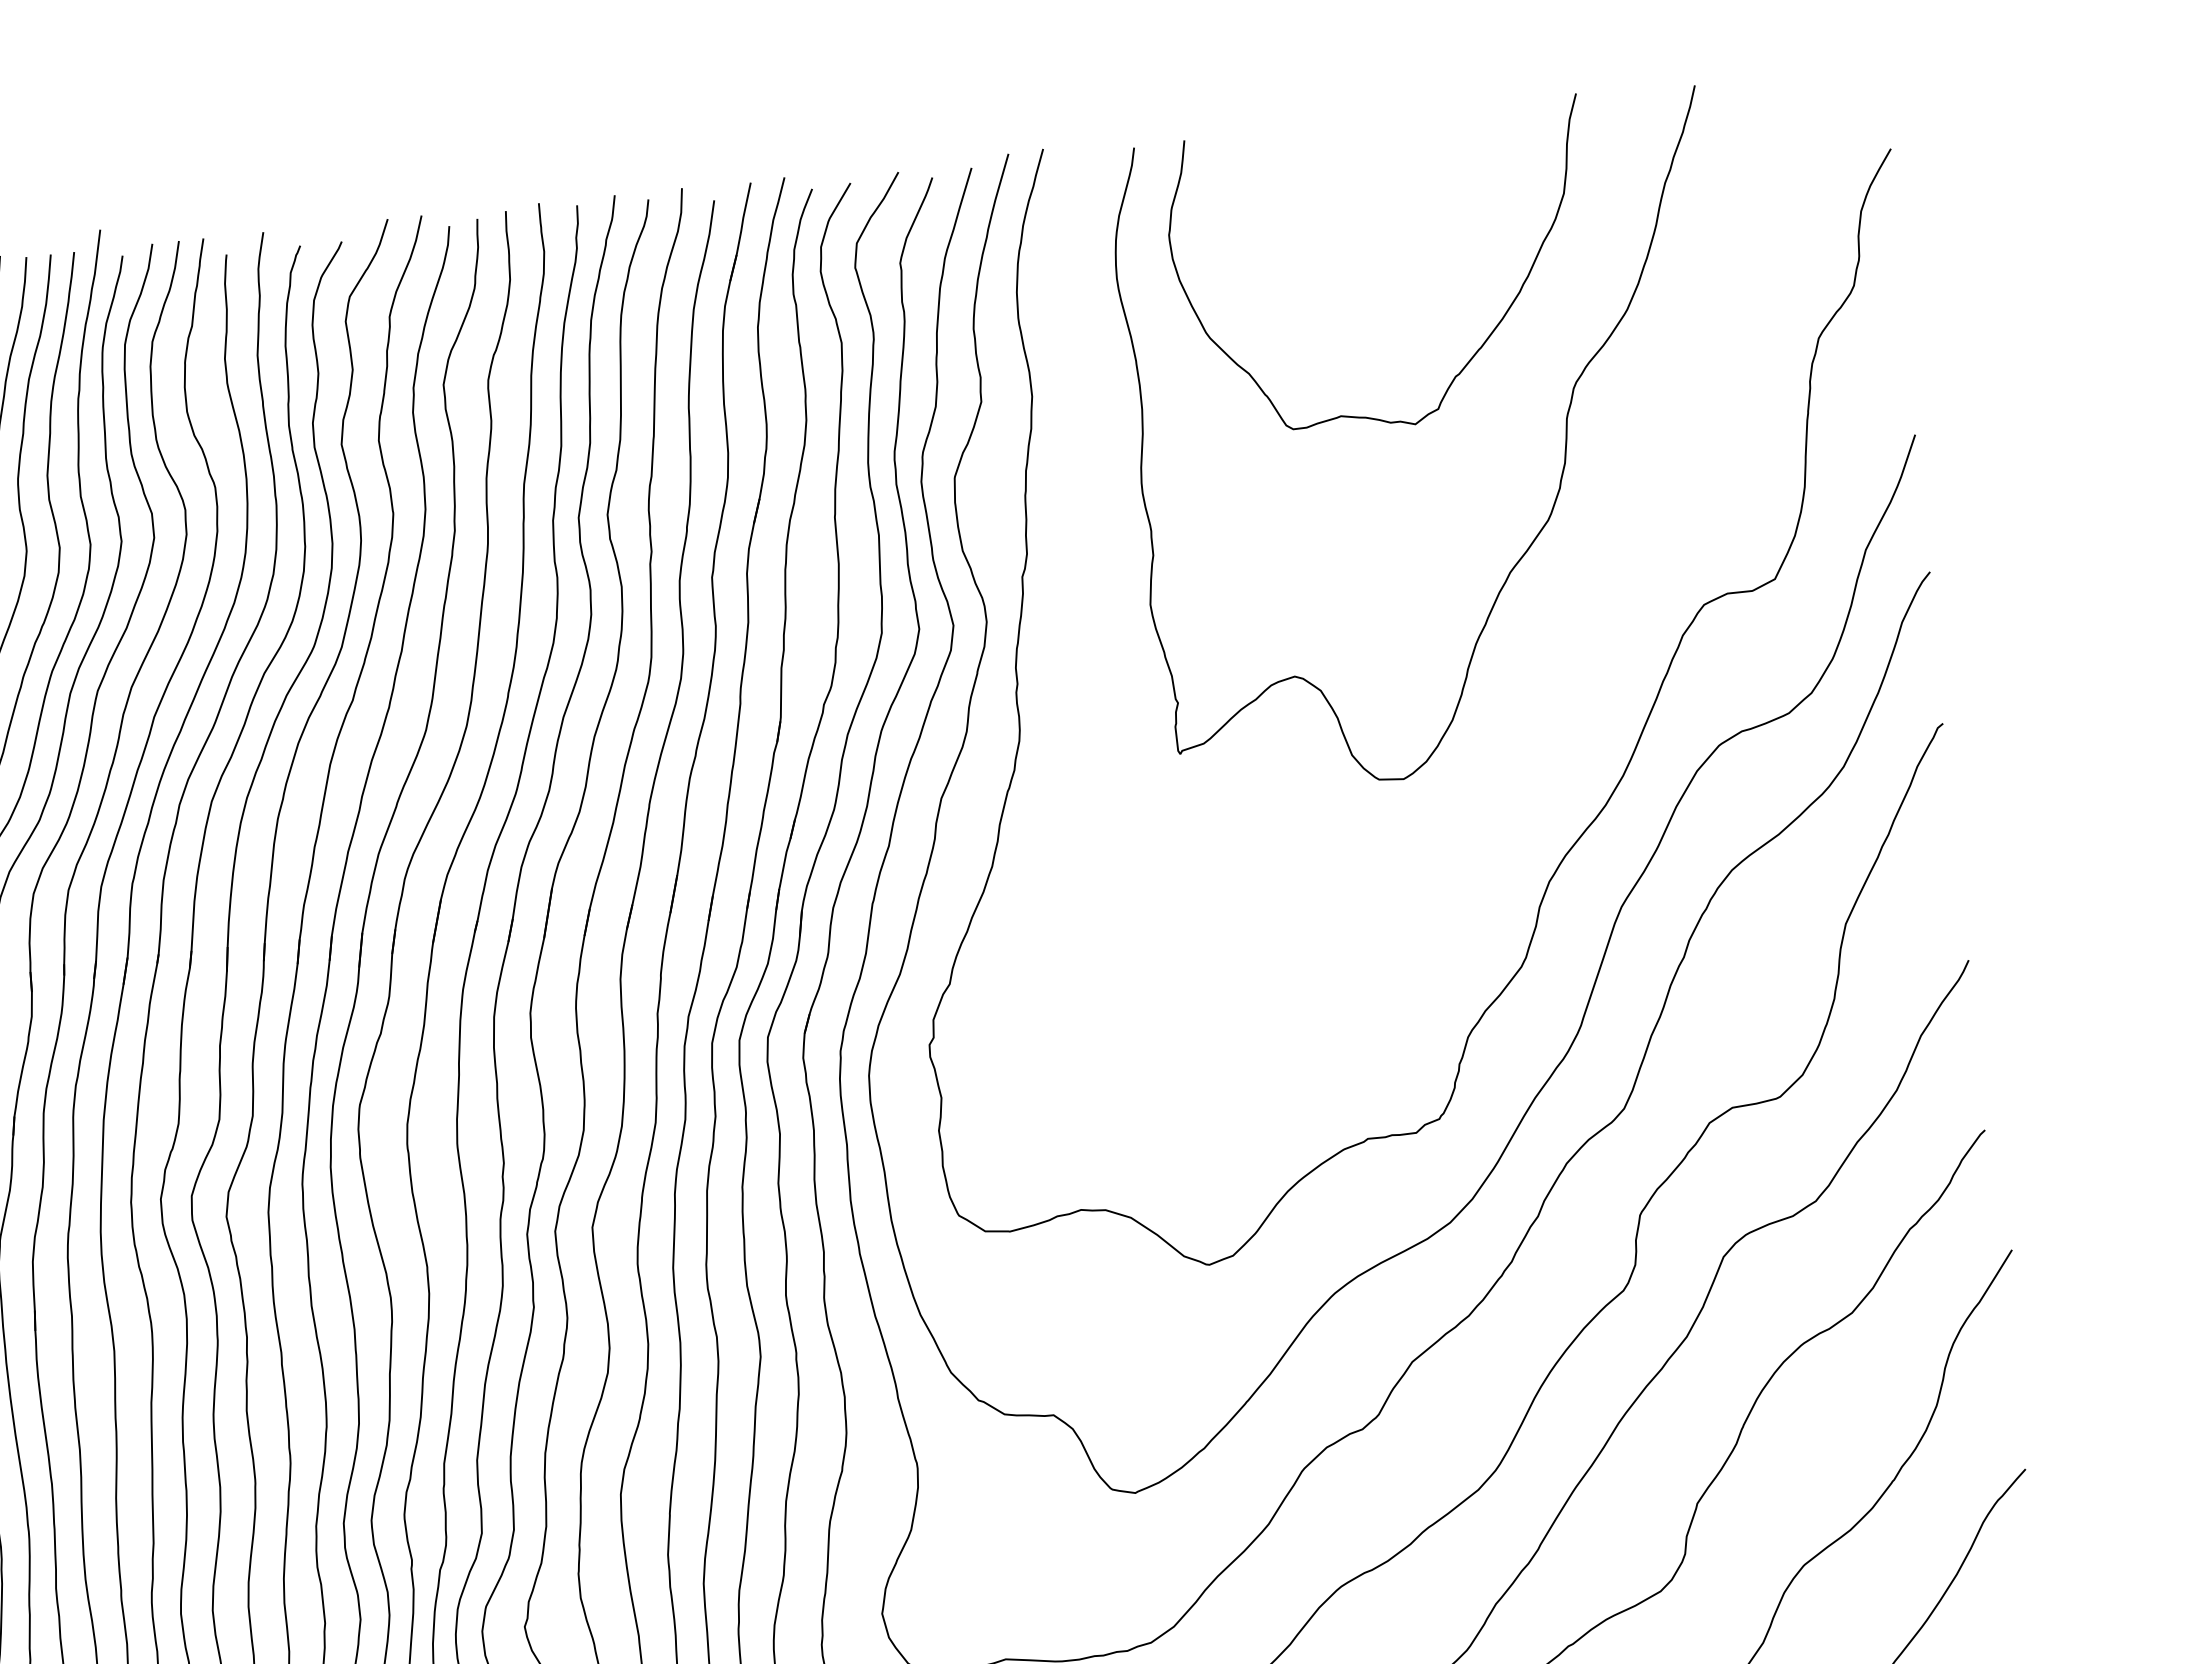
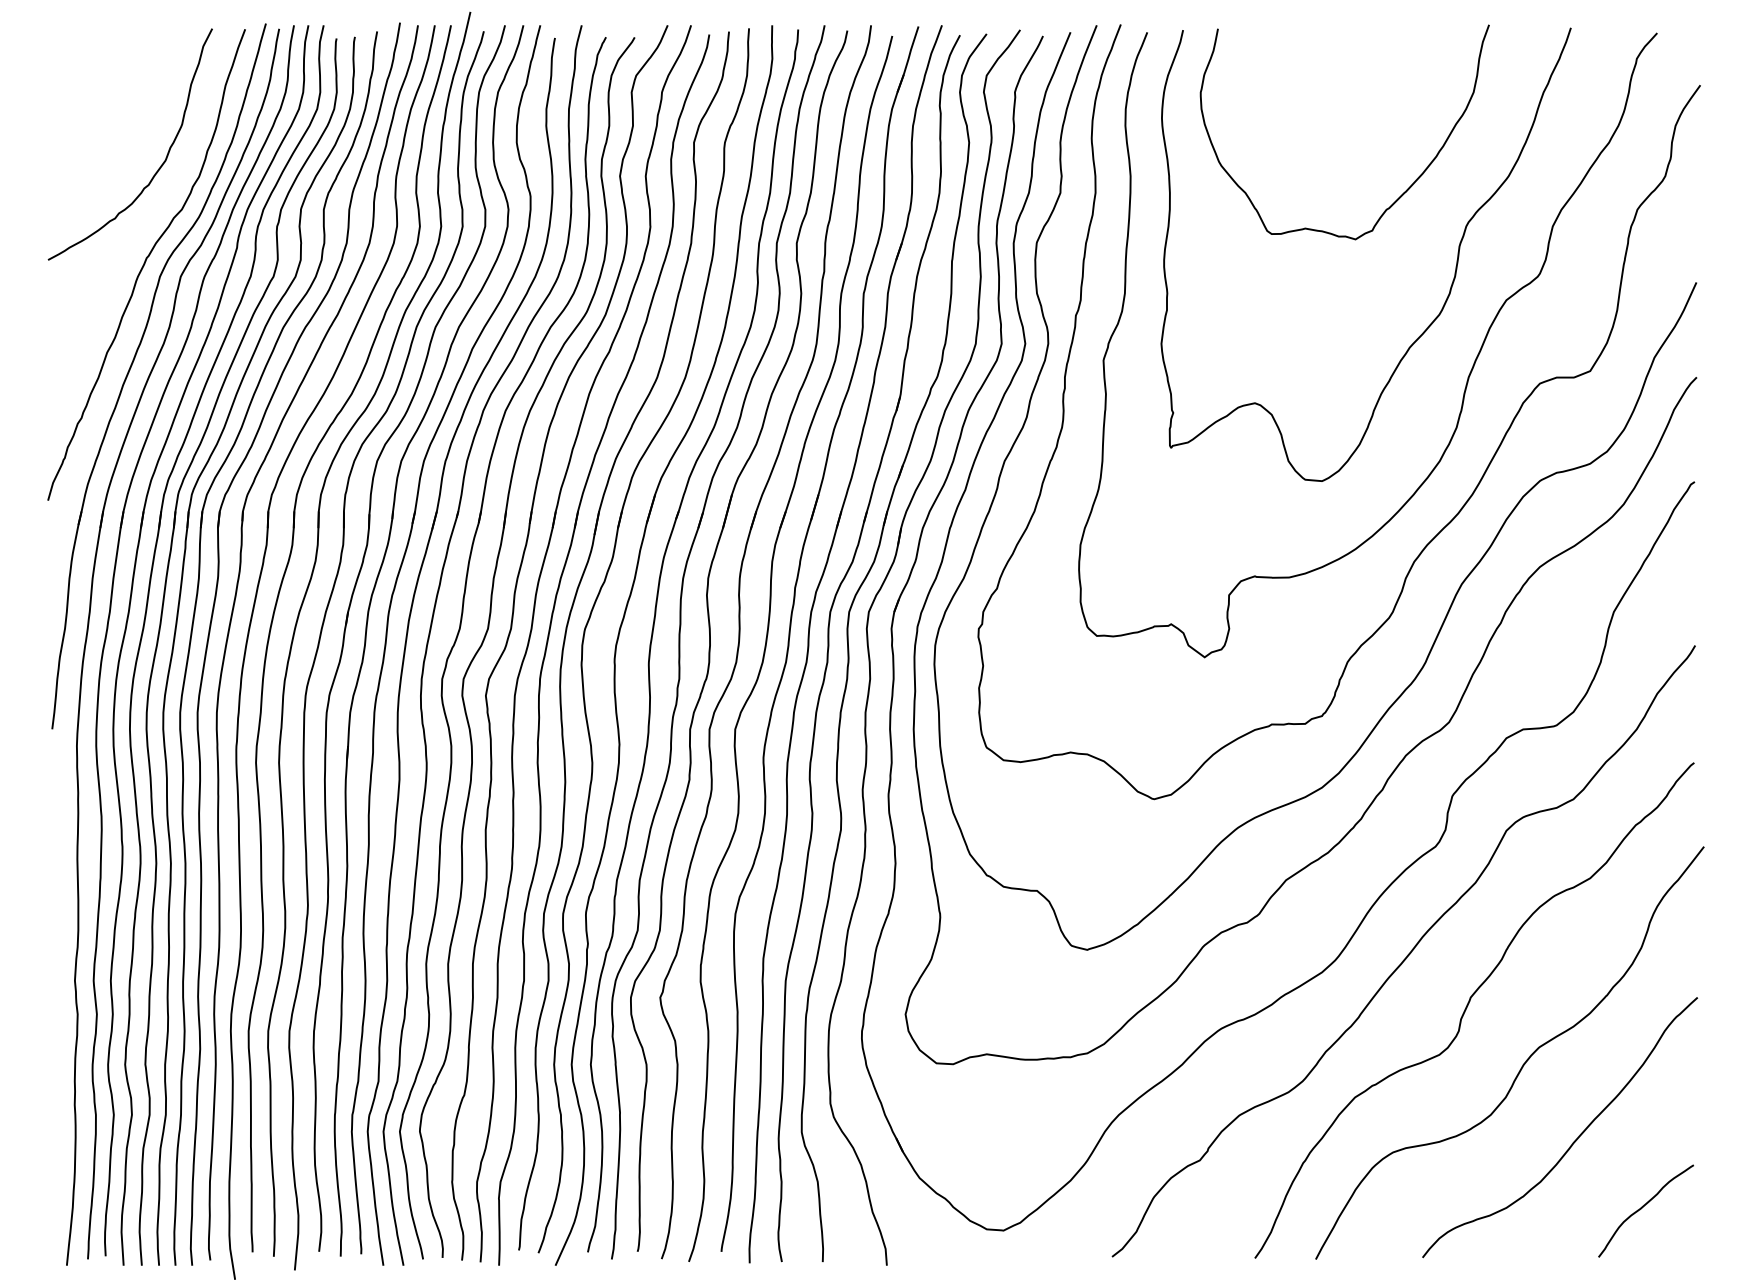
curve: (1598, 607) -> (1467, 377), added

